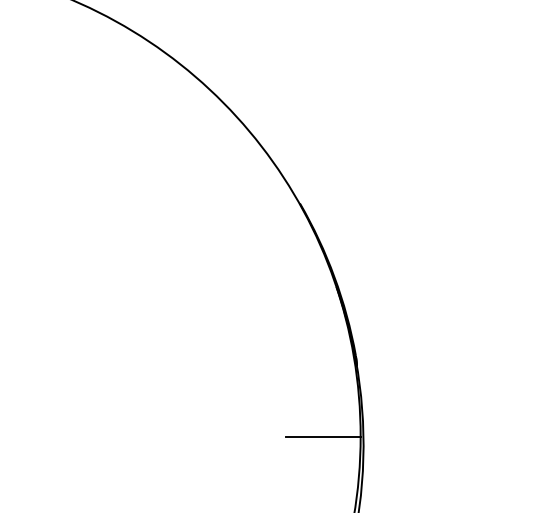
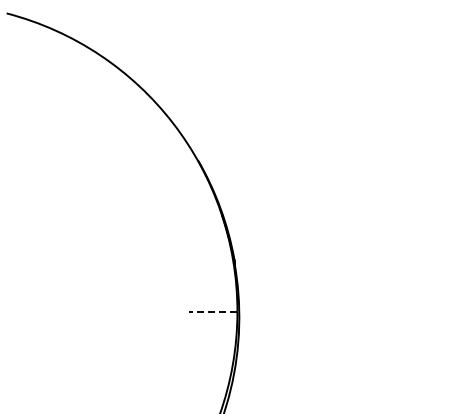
line: (322, 436) -> (212, 311), solid -> dashed

